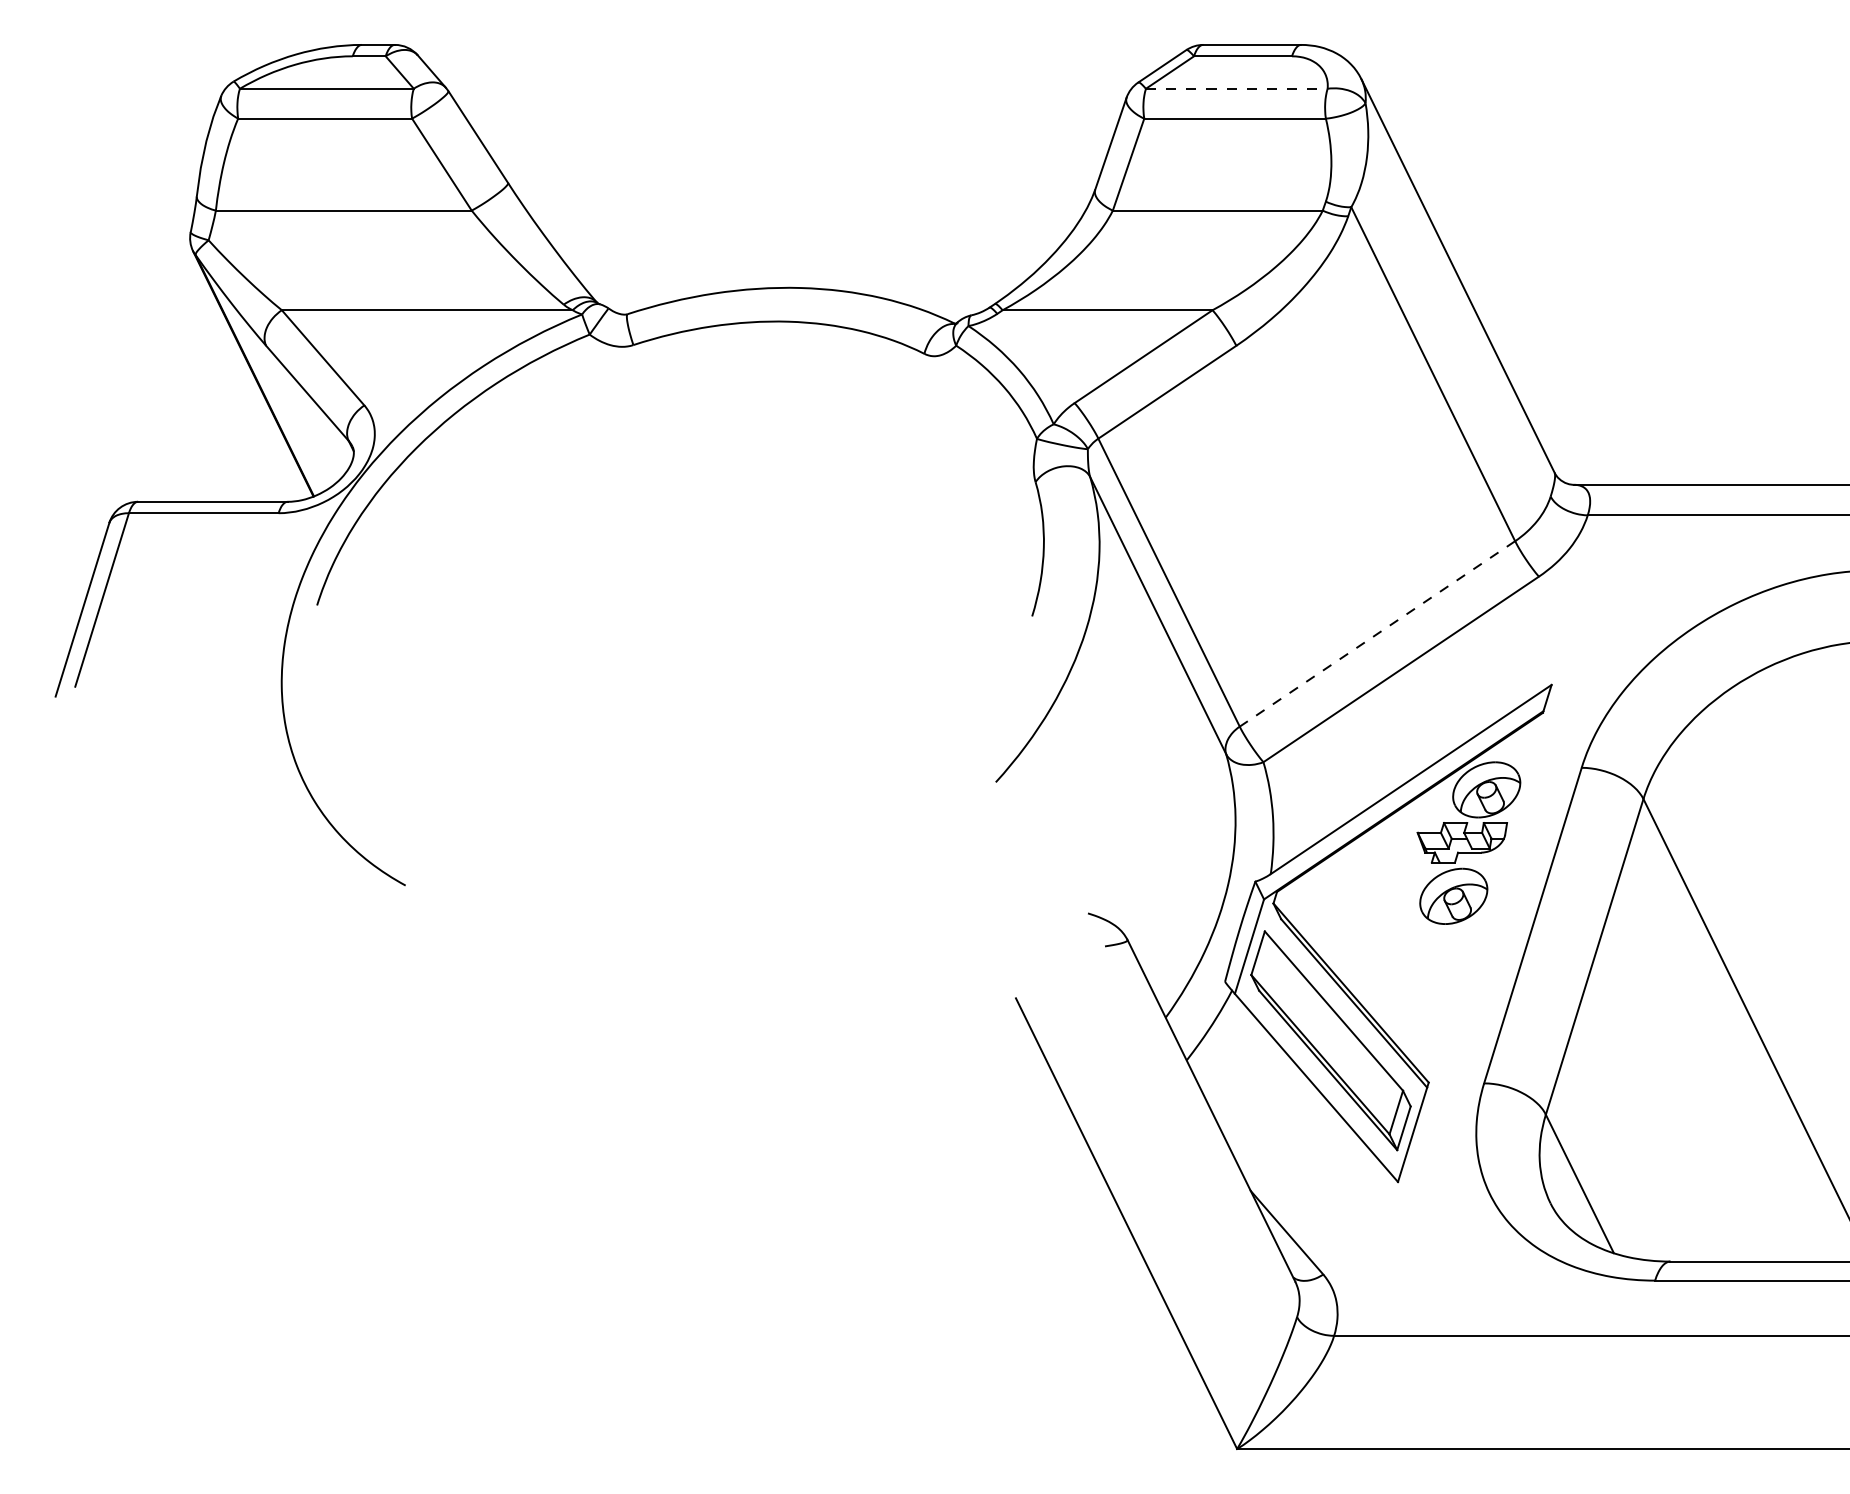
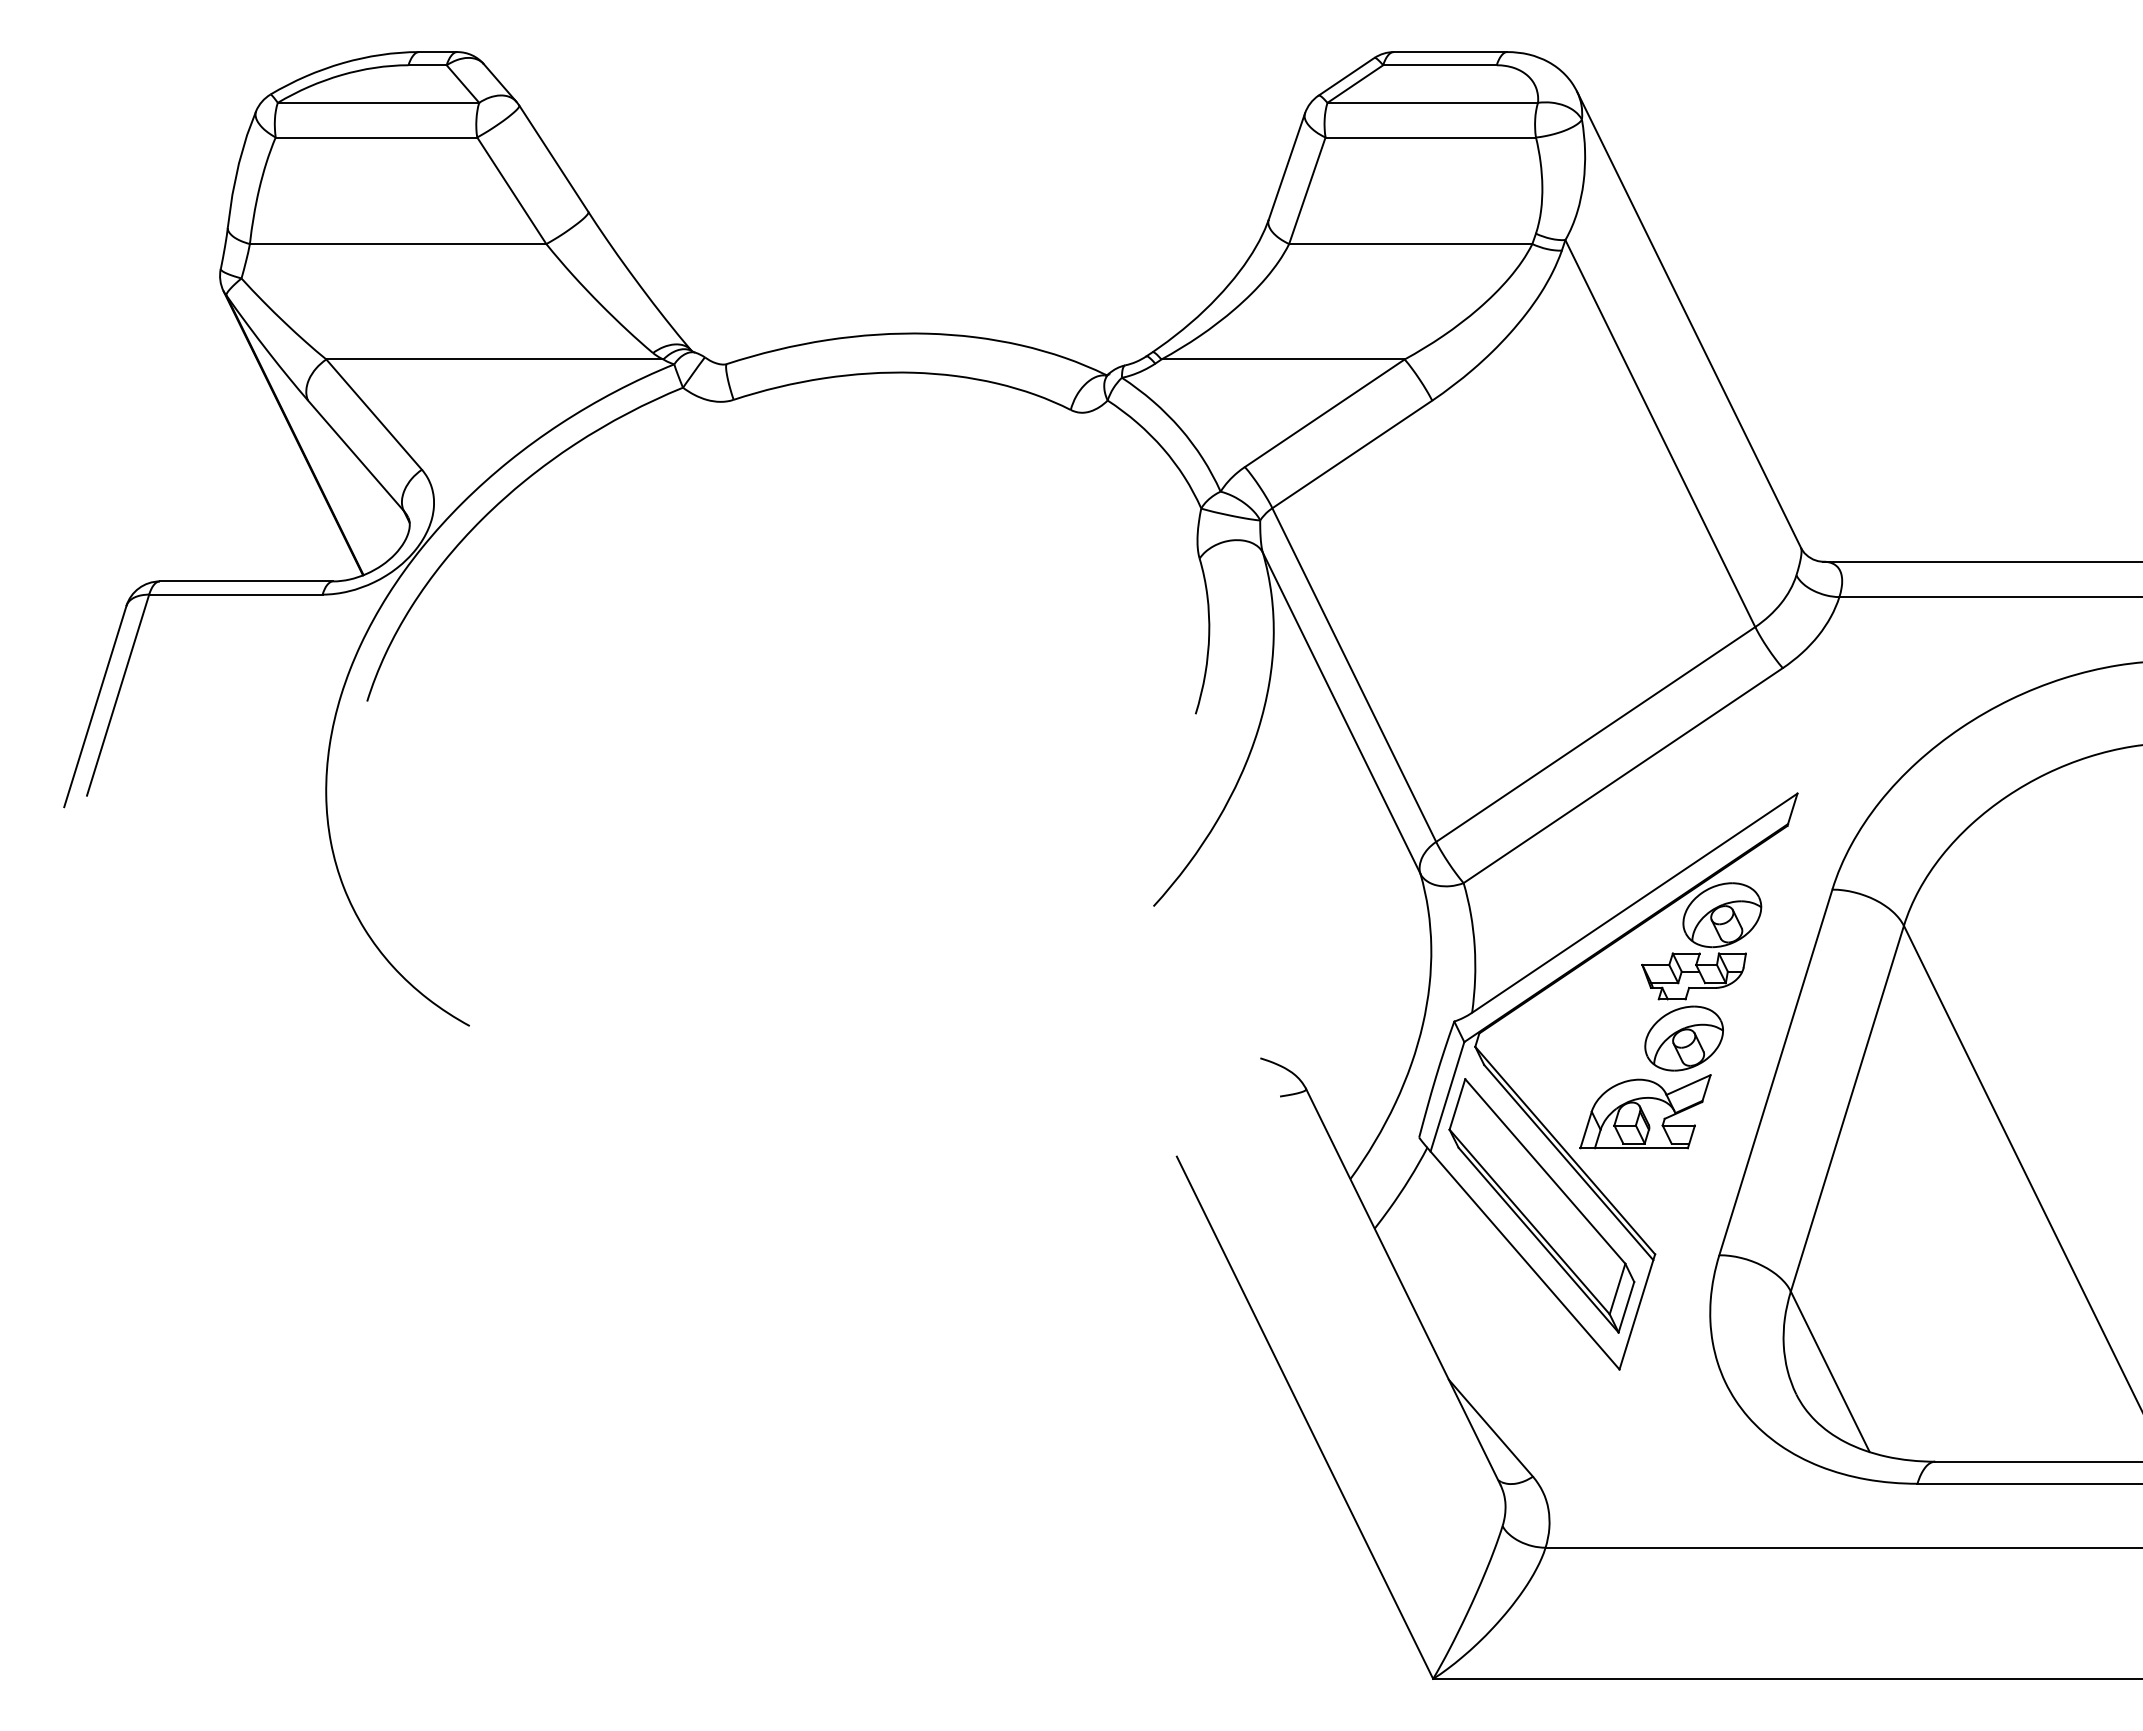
line: (1237, 88) -> (1433, 102), dashed -> solid
line: (1377, 633) -> (1595, 734), dashed -> solid
part: (1420, 959) -> (1645, 1111), added

